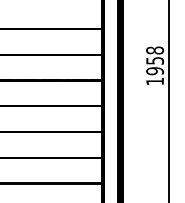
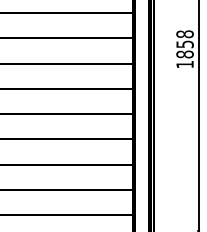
text: (154, 71) -> (184, 54), 1958 -> 1858

